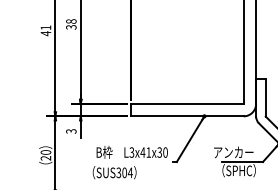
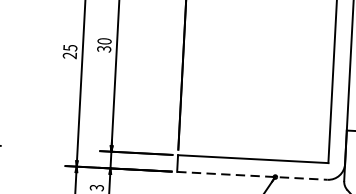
text: (71, 21) -> (104, 41), 38 -> 30
text: (45, 30) -> (69, 51), 41 -> 25
line: (187, 116) -> (252, 176), solid -> dashed

